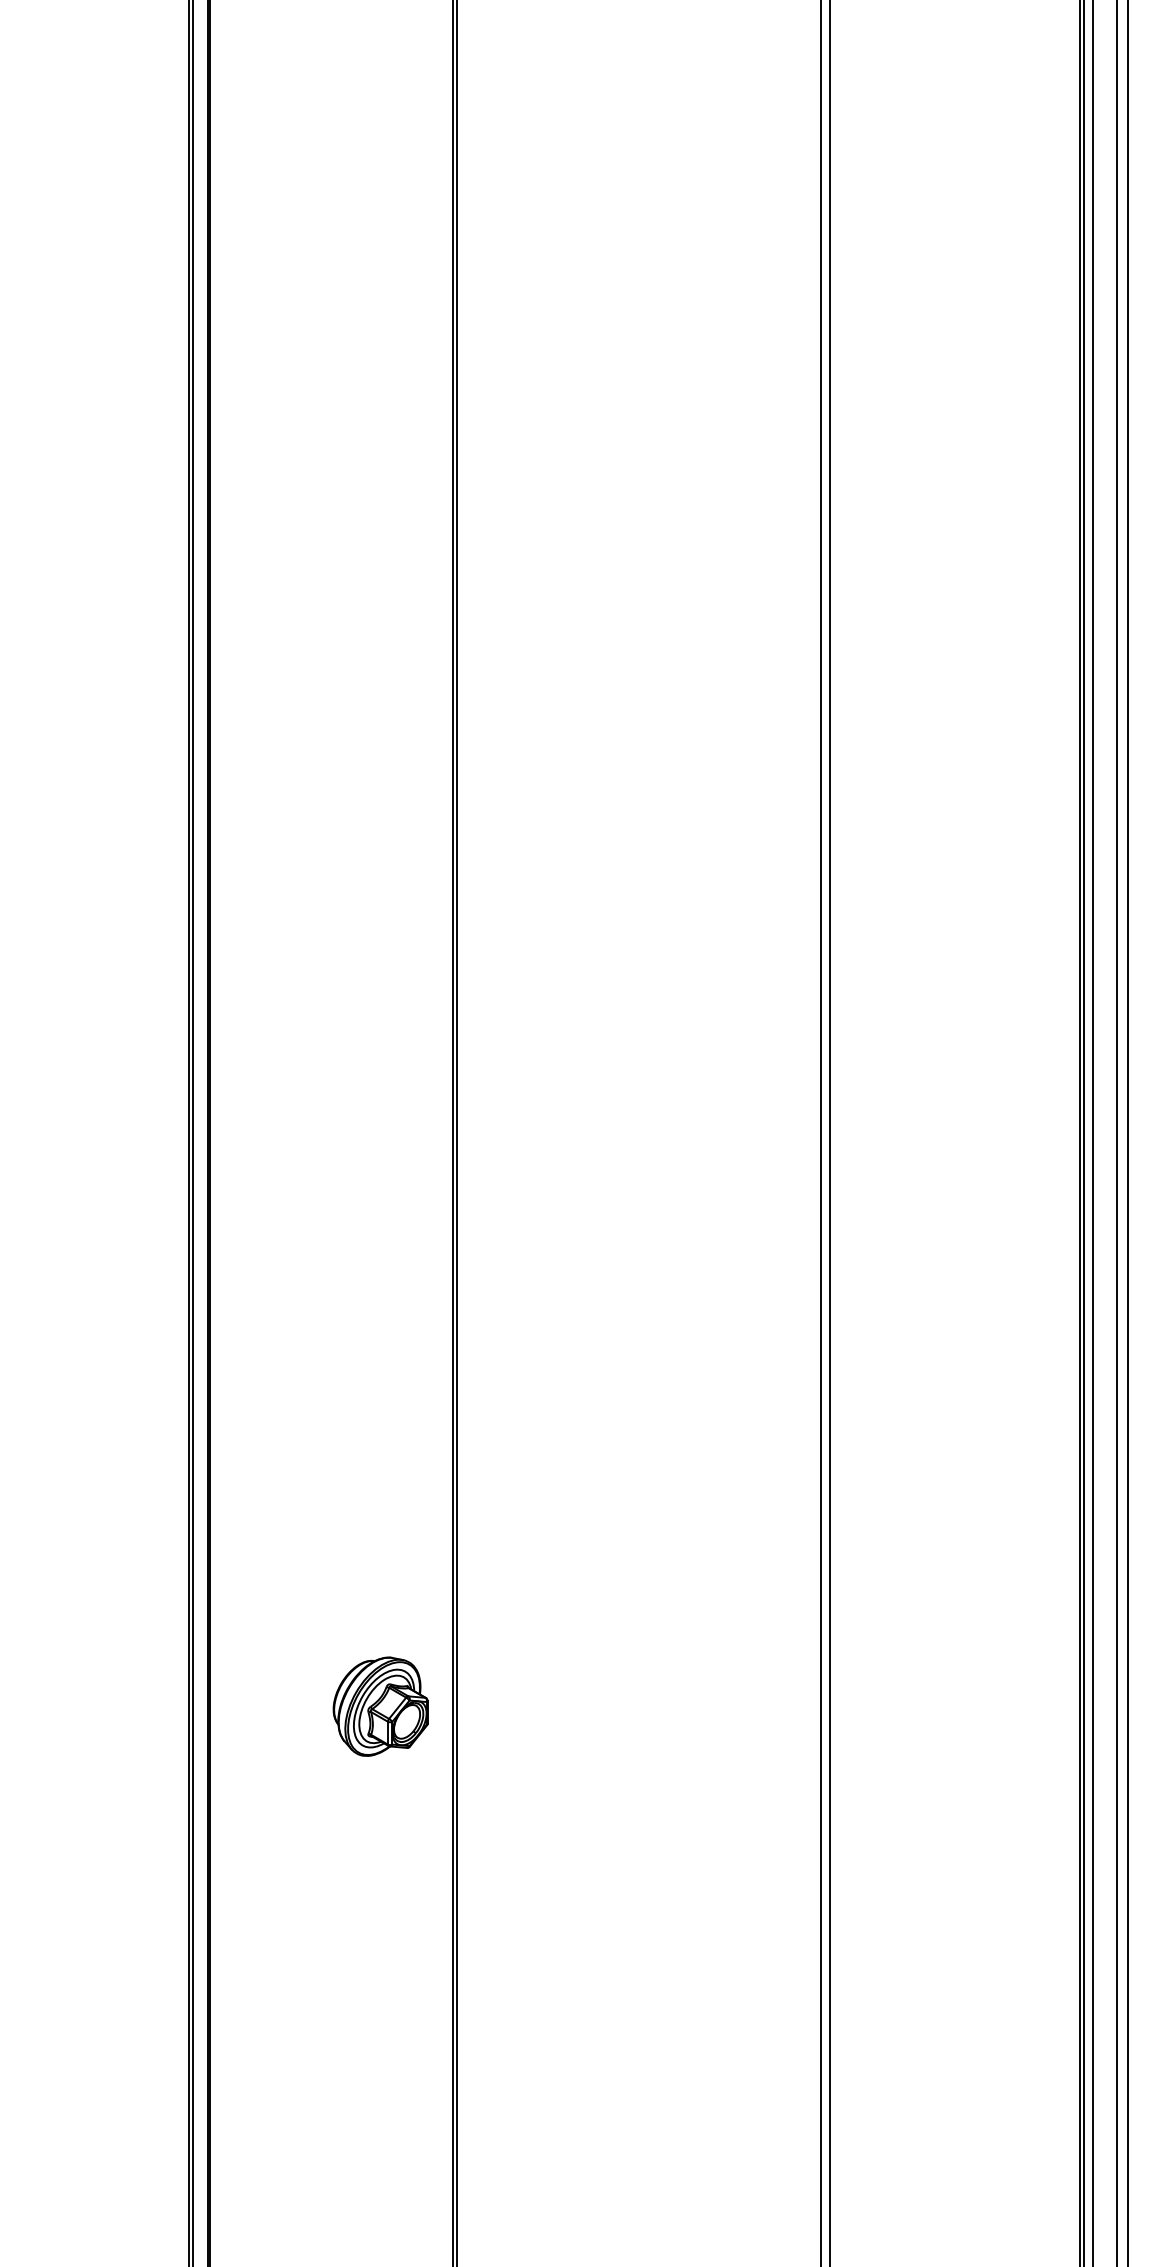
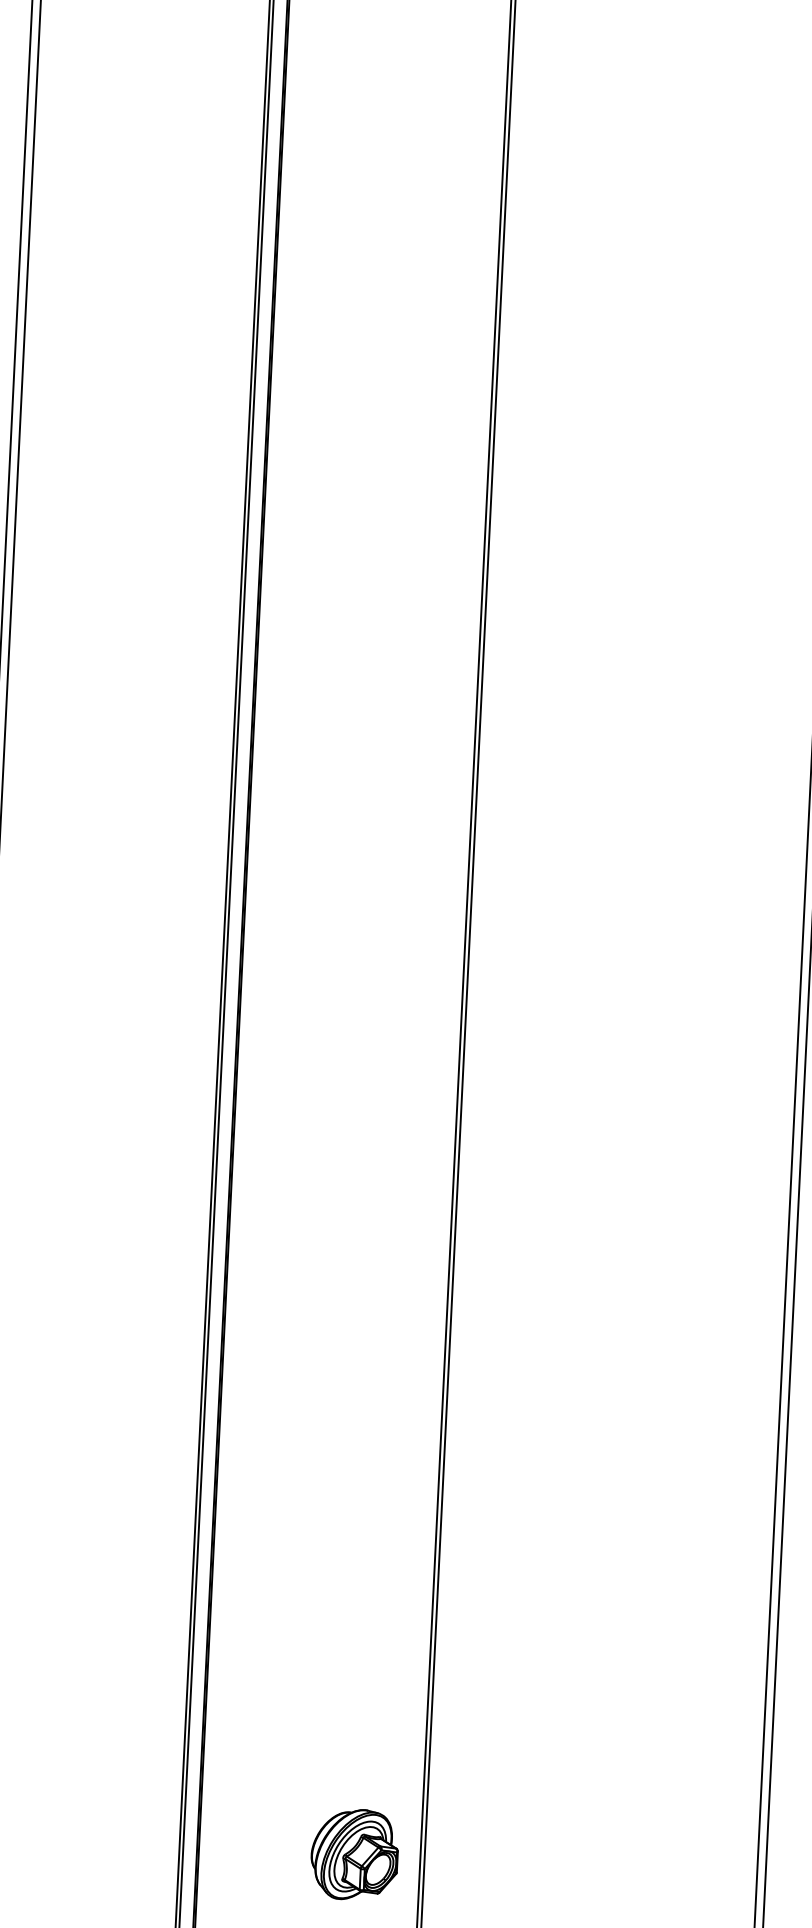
part: (380, 1706) -> (354, 1854), moved

